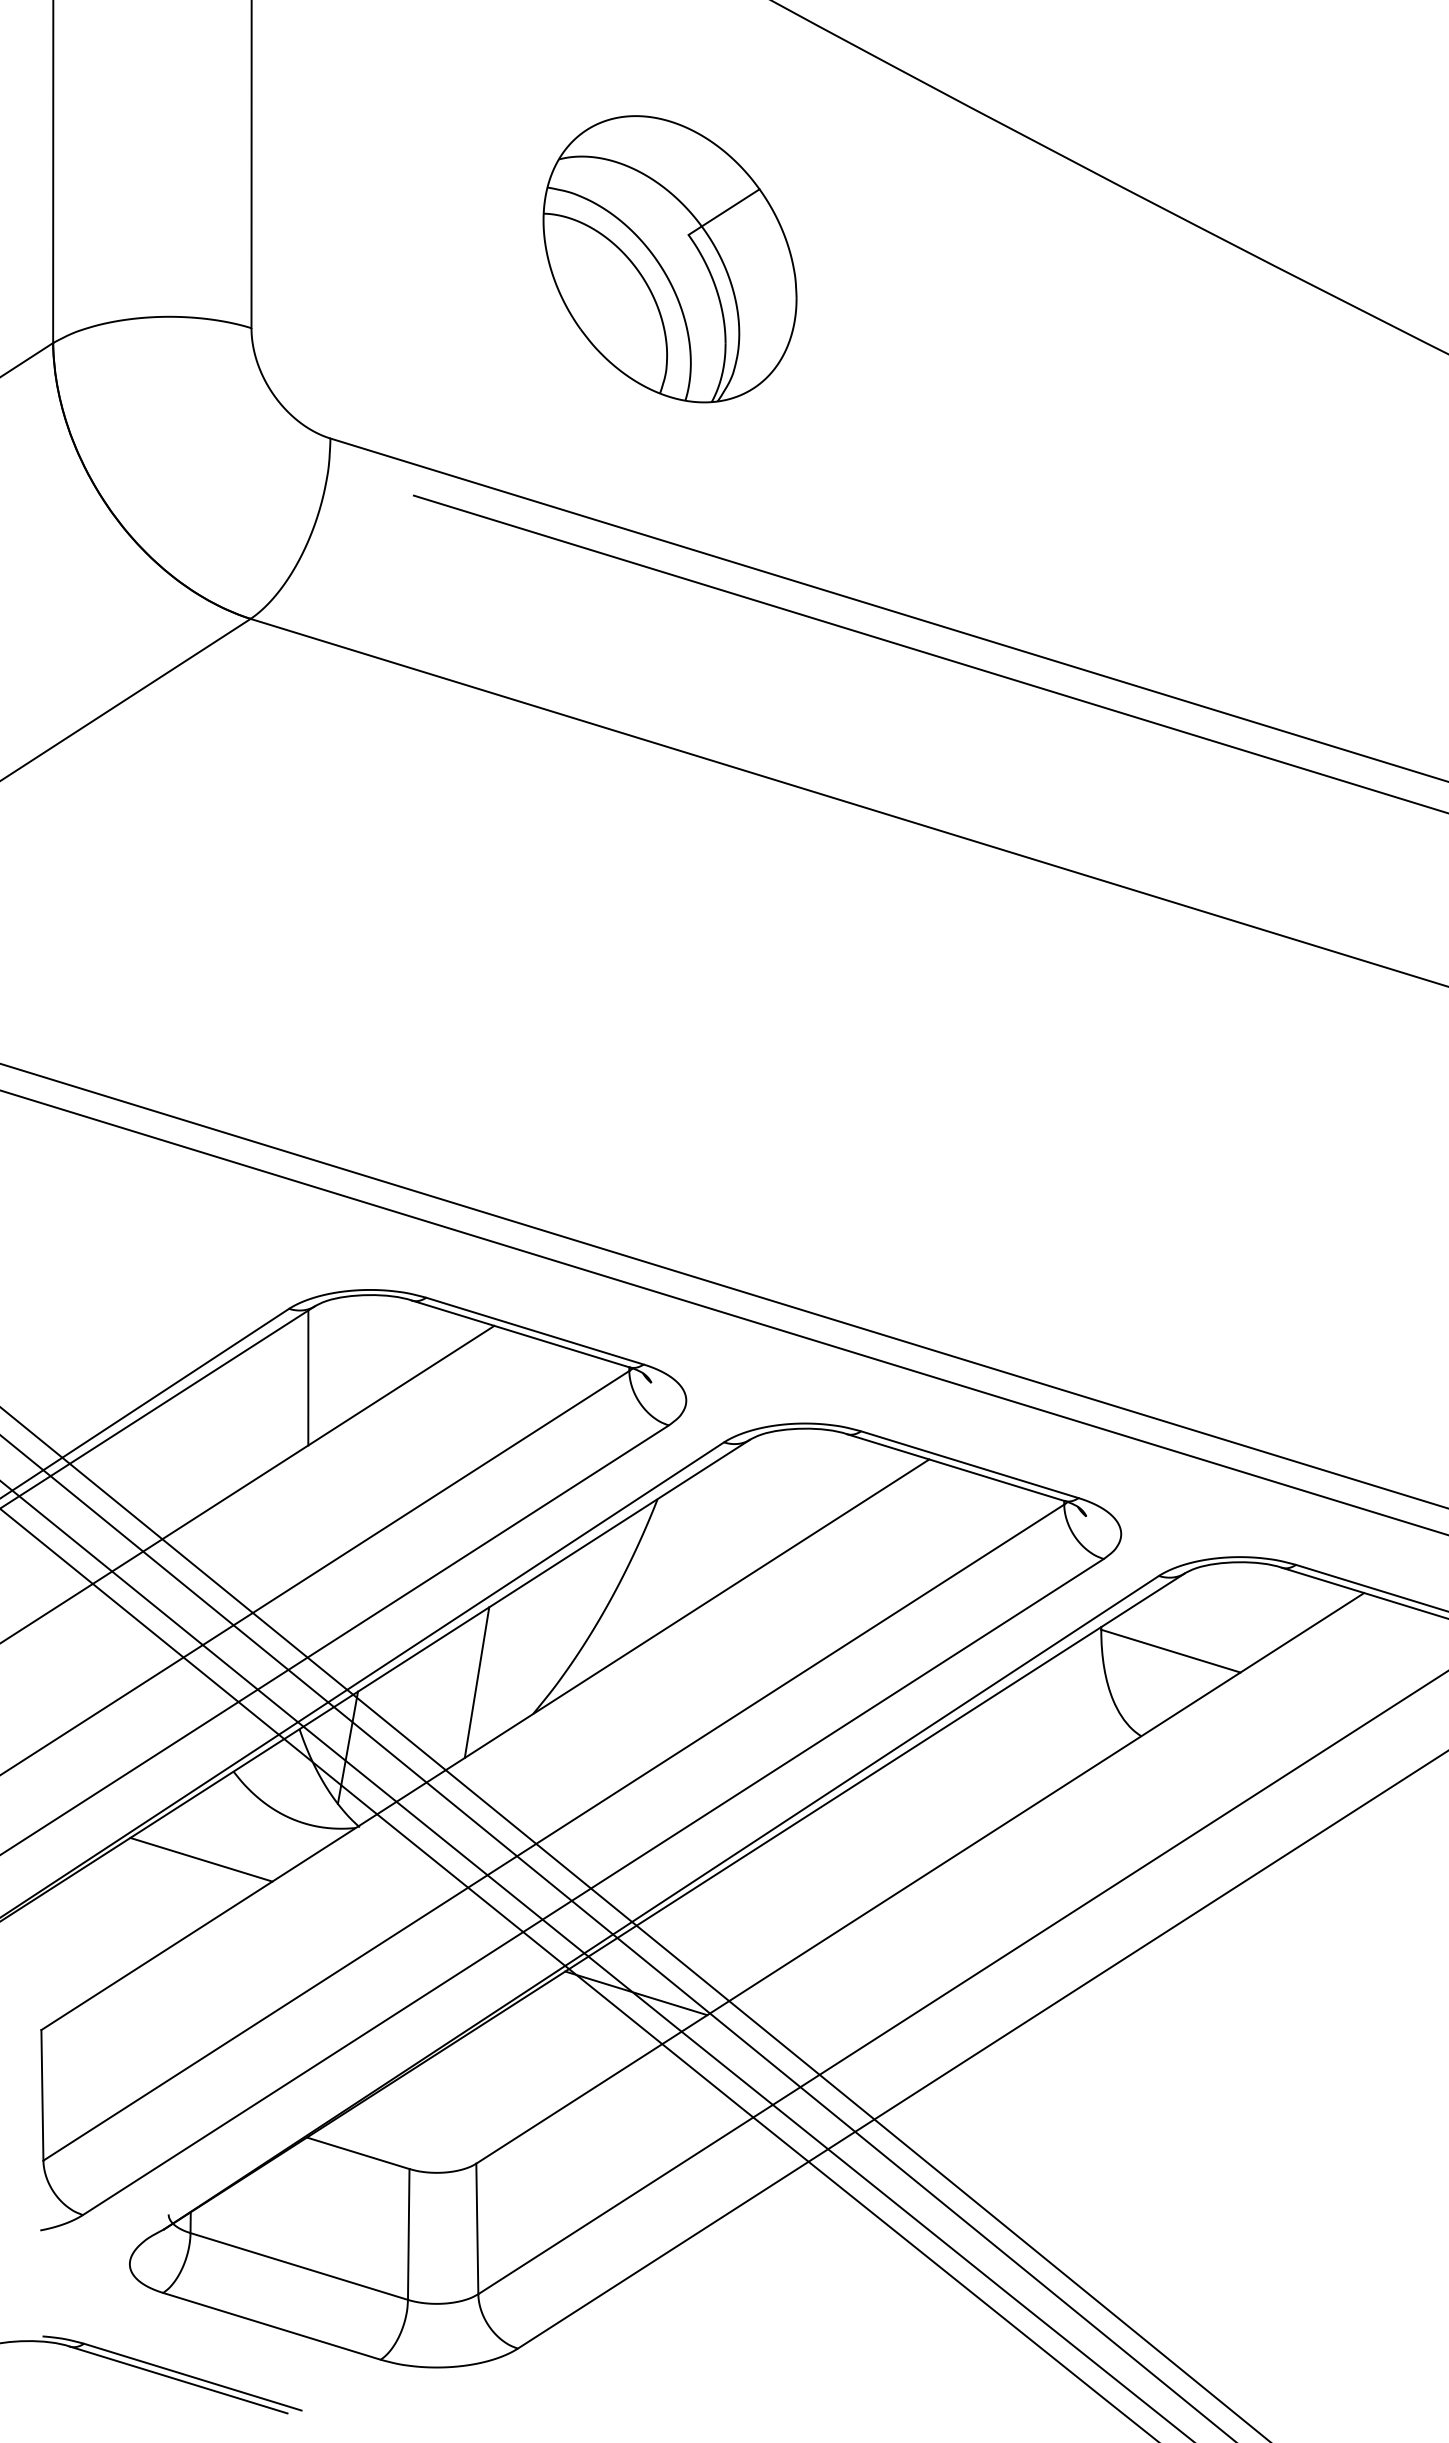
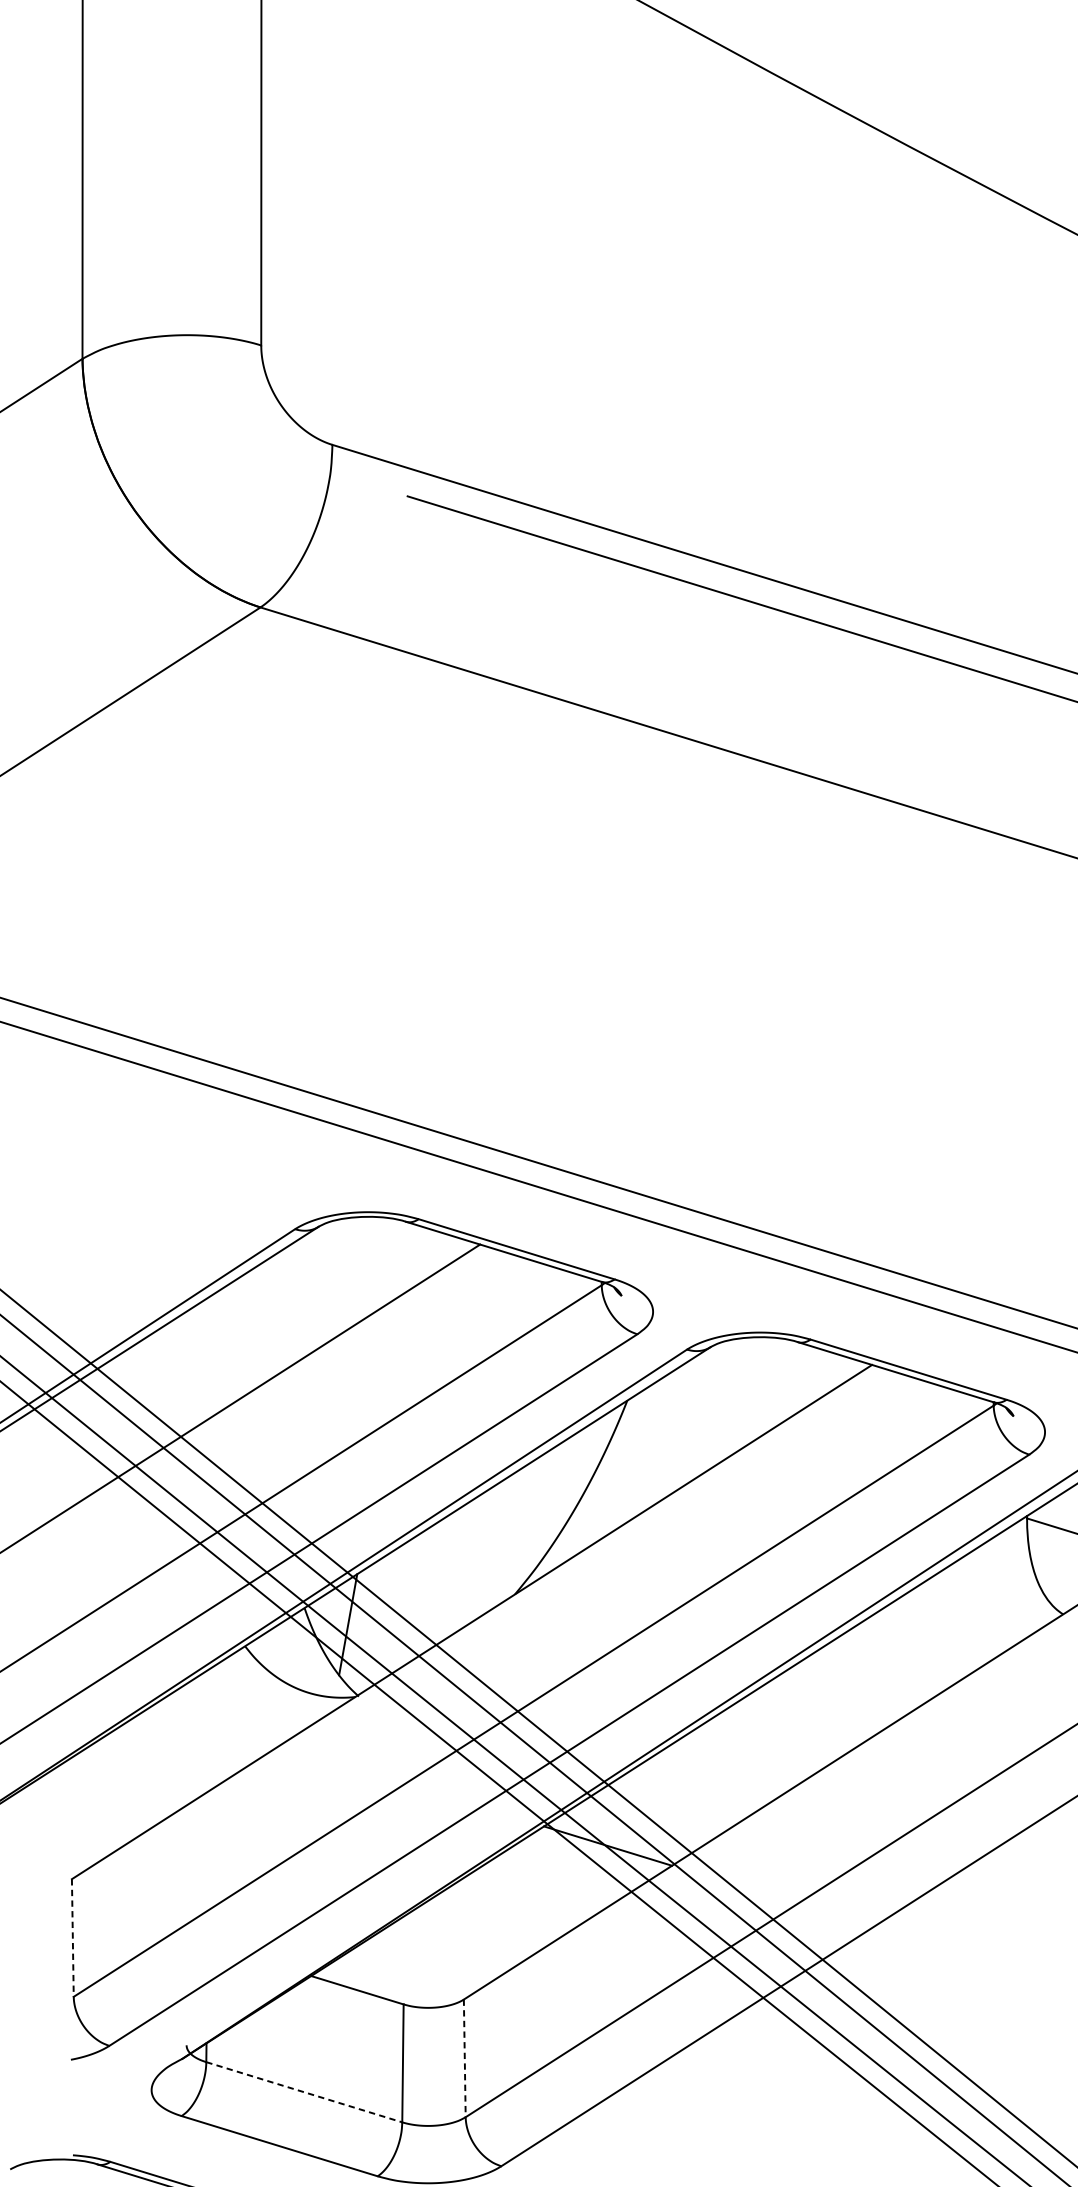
part: (669, 259) -> (637, 283), removed
line: (308, 1377) -> (312, 1291), removed
line: (476, 1682) -> (464, 1565), removed
line: (201, 1859) -> (216, 1725), removed
line: (42, 2095) -> (72, 1938), solid -> dashed
line: (477, 2229) -> (464, 2058), solid -> dashed
line: (299, 2266) -> (304, 2092), solid -> dashed

